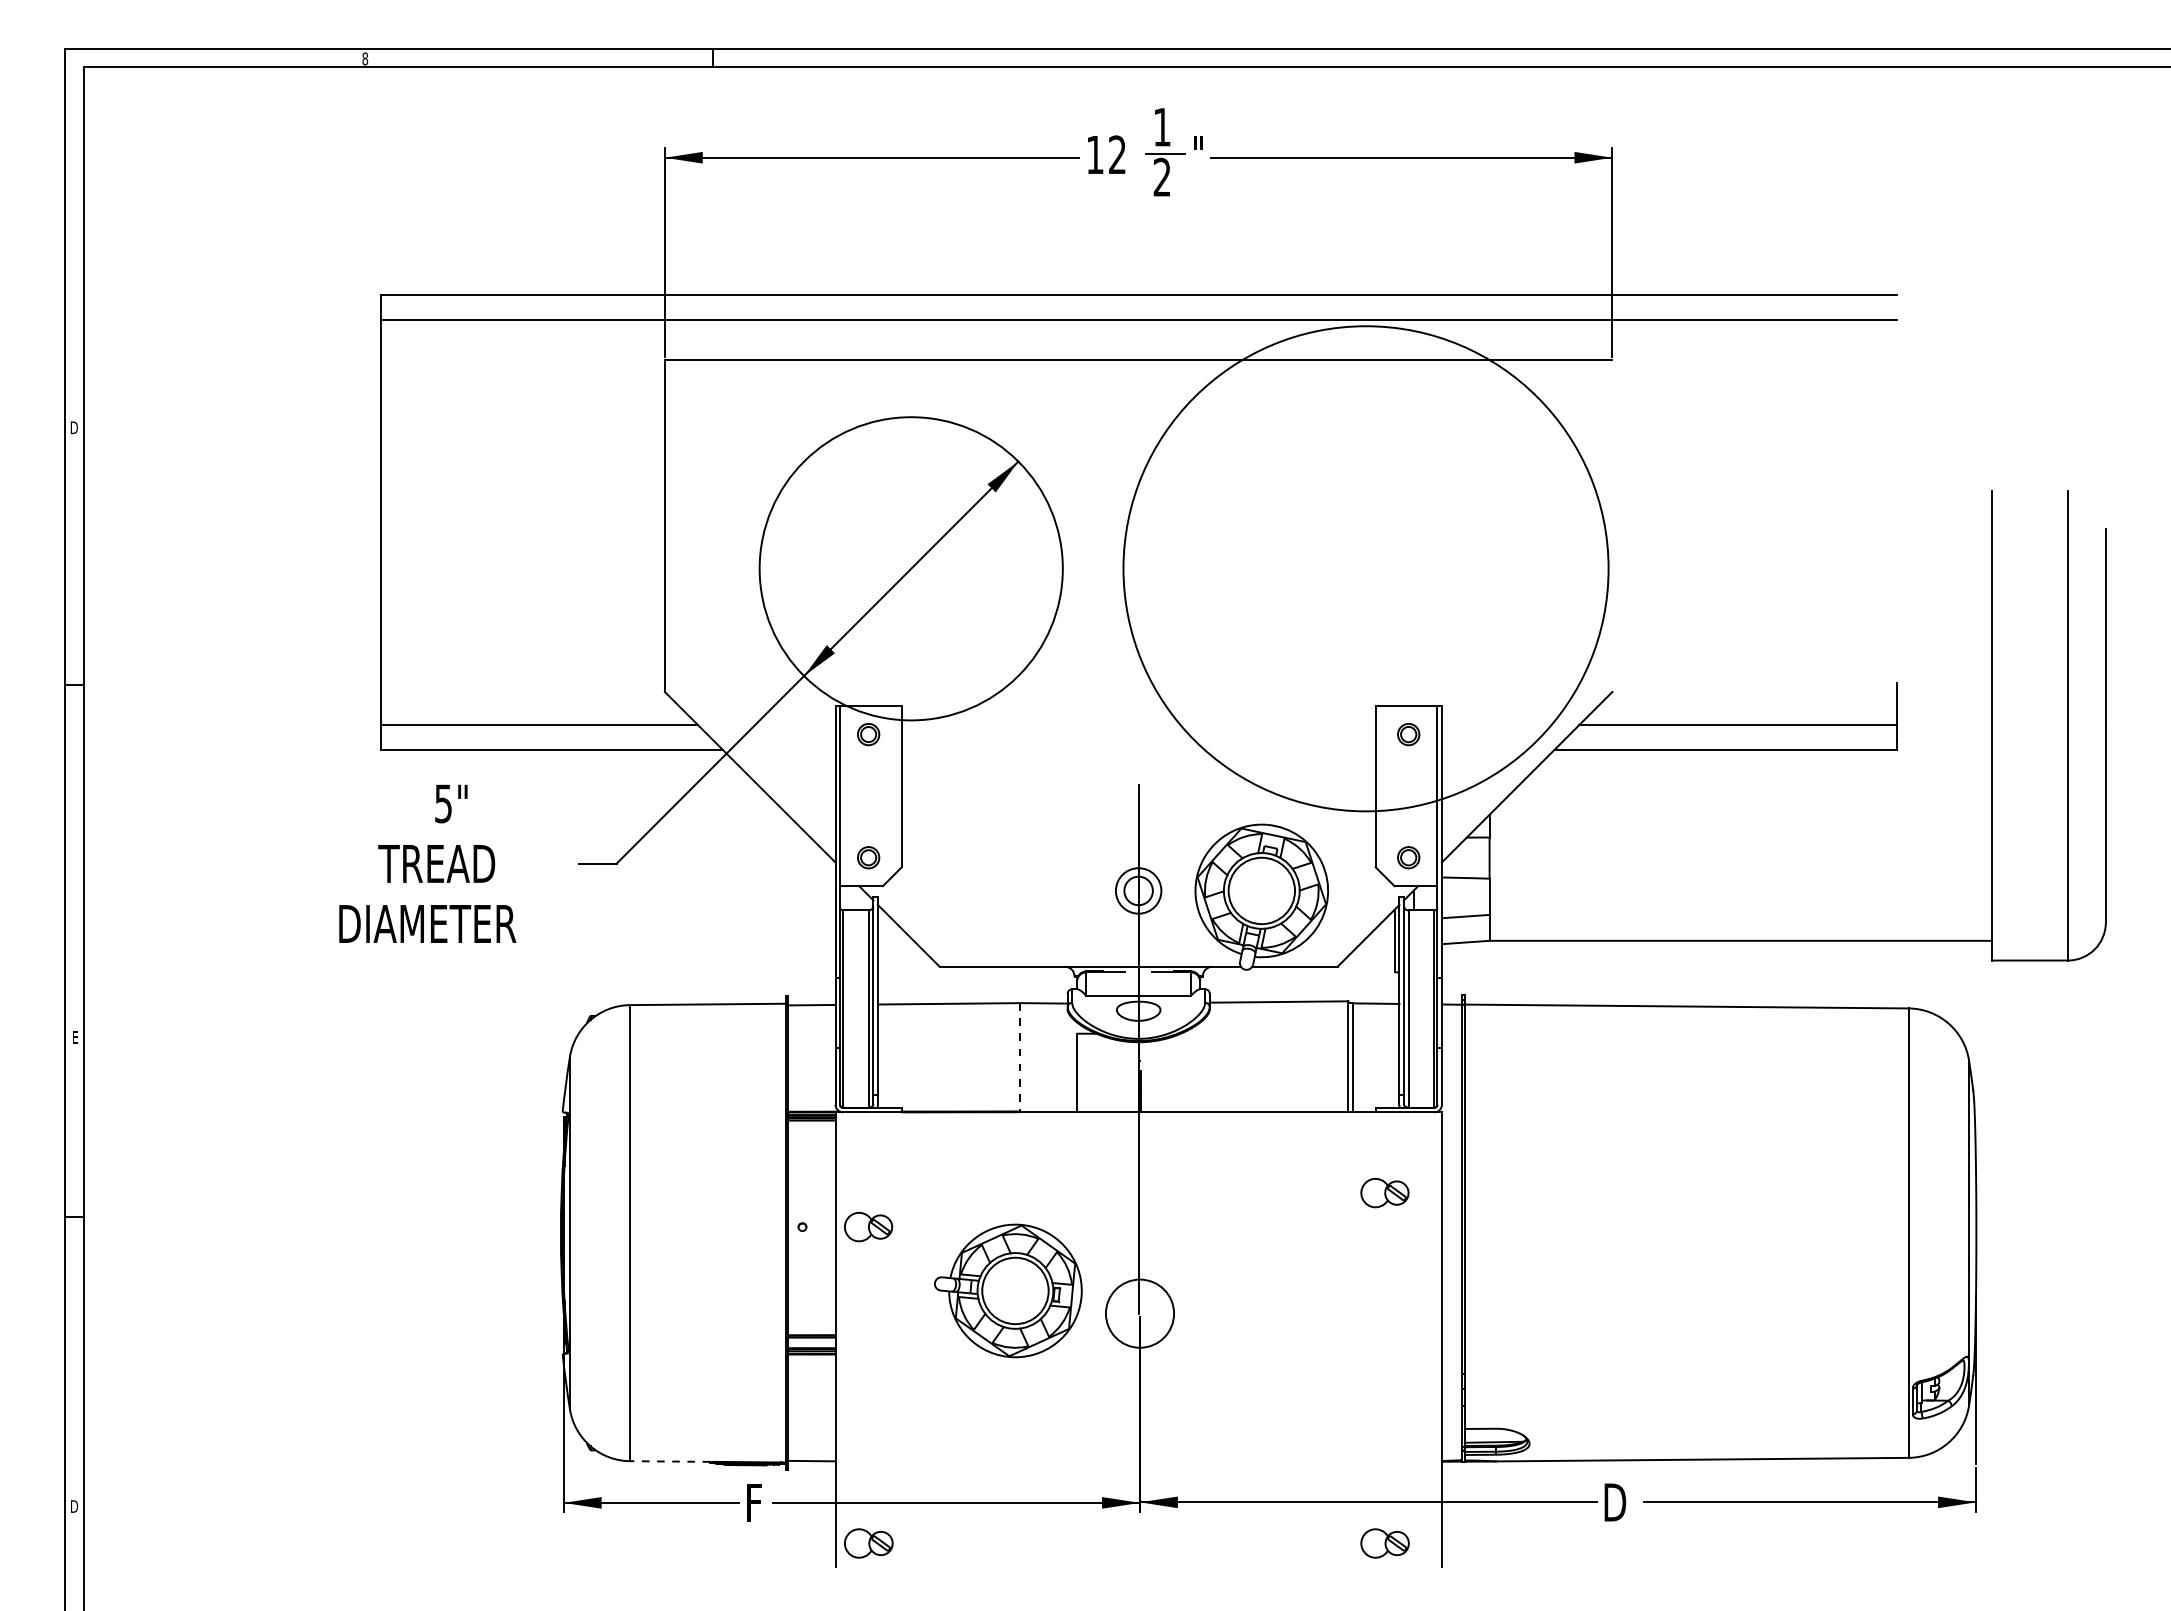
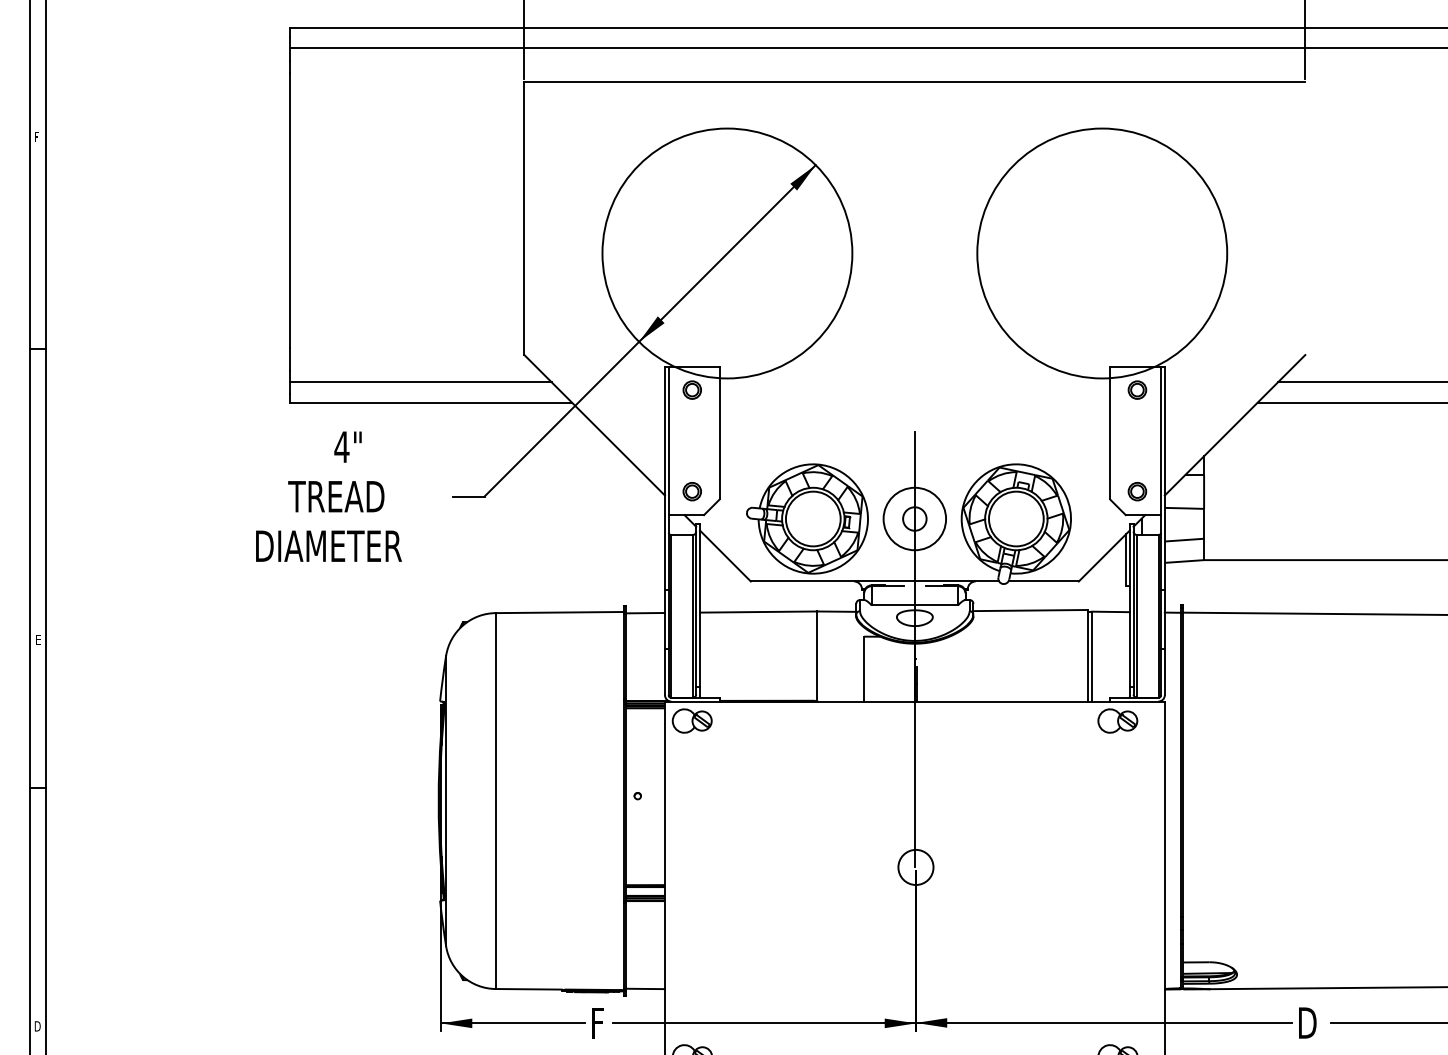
text: (73, 427) -> (36, 137), D -> F
circle: (1365, 568) -> (1101, 253), size x0.62
text: (443, 803) -> (341, 446), 5" -> 4"
circle: (1138, 890) -> (914, 518), size x1.67
line: (1020, 1058) -> (817, 657), dashed -> solid
part: (1384, 1193) -> (1117, 721), moved
part: (868, 1227) -> (692, 721), moved
part: (1008, 1290) -> (807, 518), moved
circle: (1139, 1313) -> (915, 867), size x0.62
line: (670, 1461) -> (529, 989), dashed -> solid

